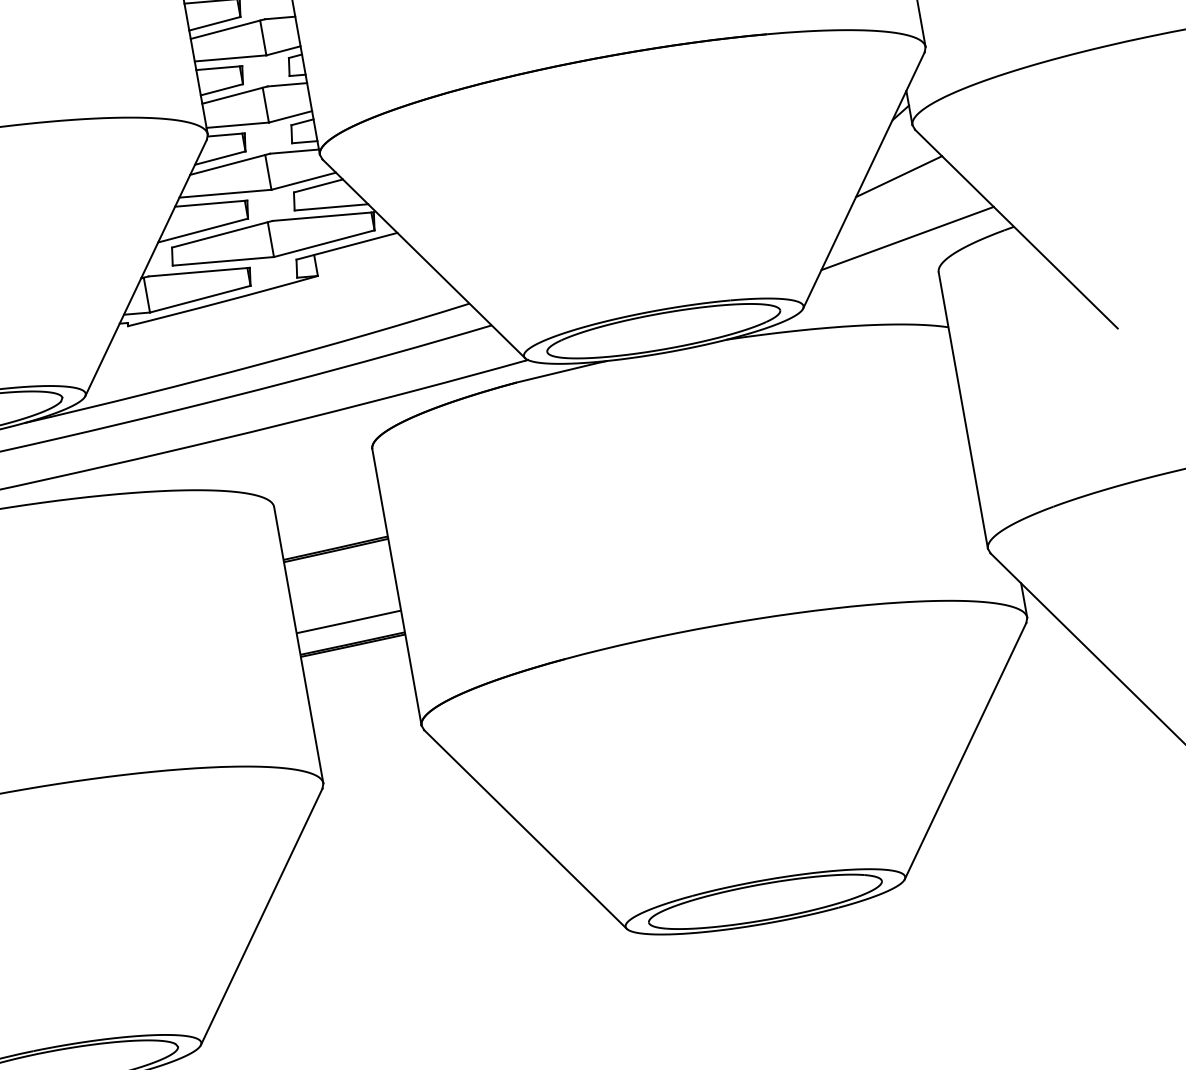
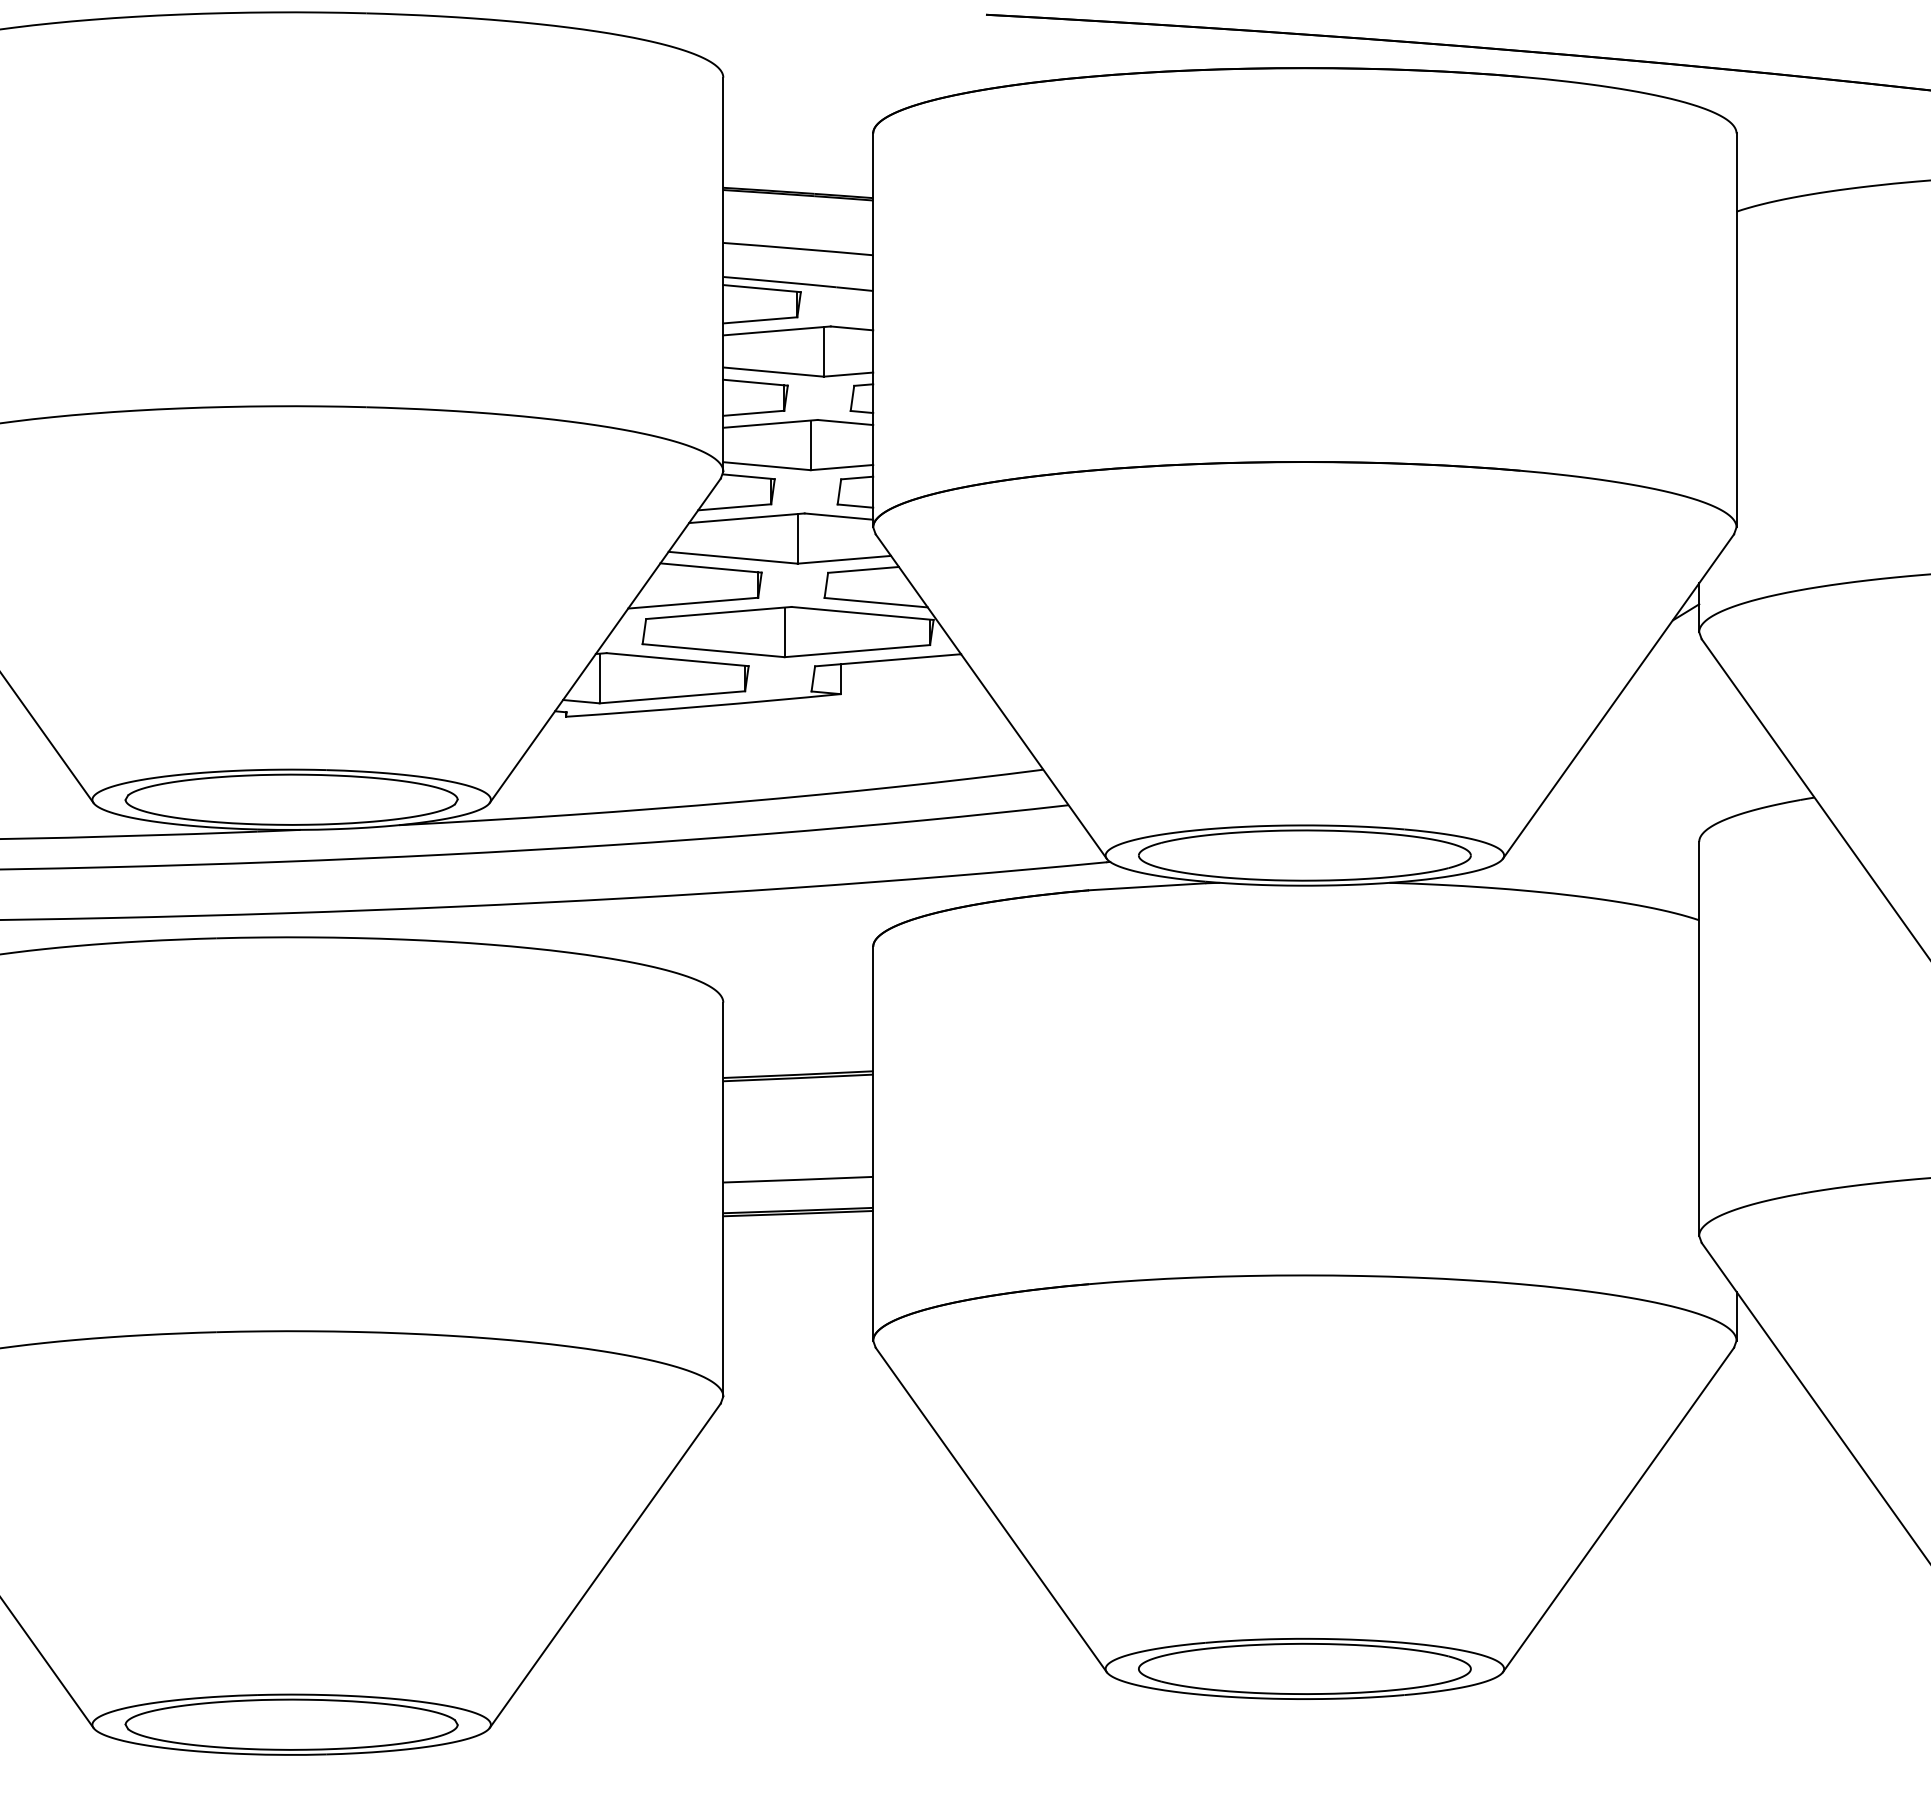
line: (898, 176) -> (1667, 699), removed
line: (907, 238) -> (1664, 787), removed

